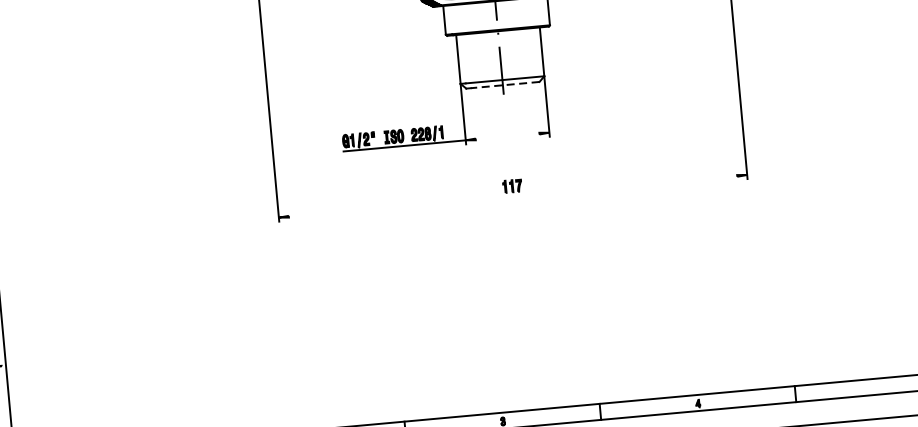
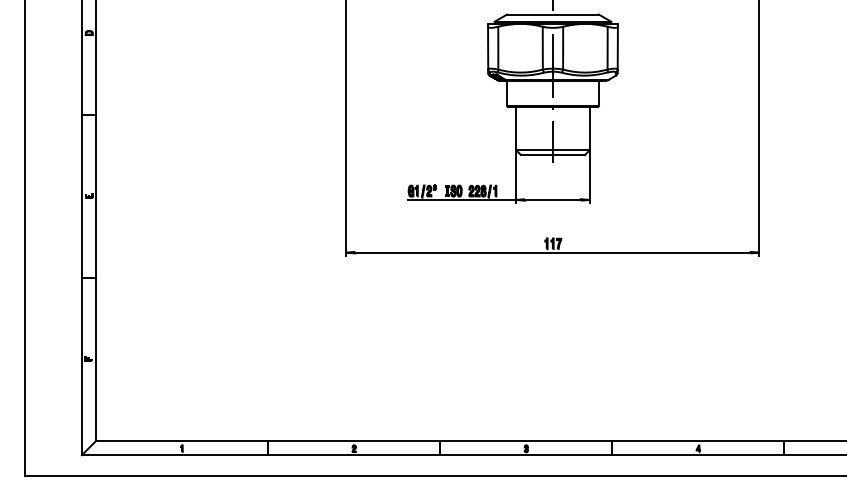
line: (504, 84) -> (554, 154), dashed -> solid
line: (507, 136) -> (552, 199), added
line: (512, 196) -> (552, 252), added

